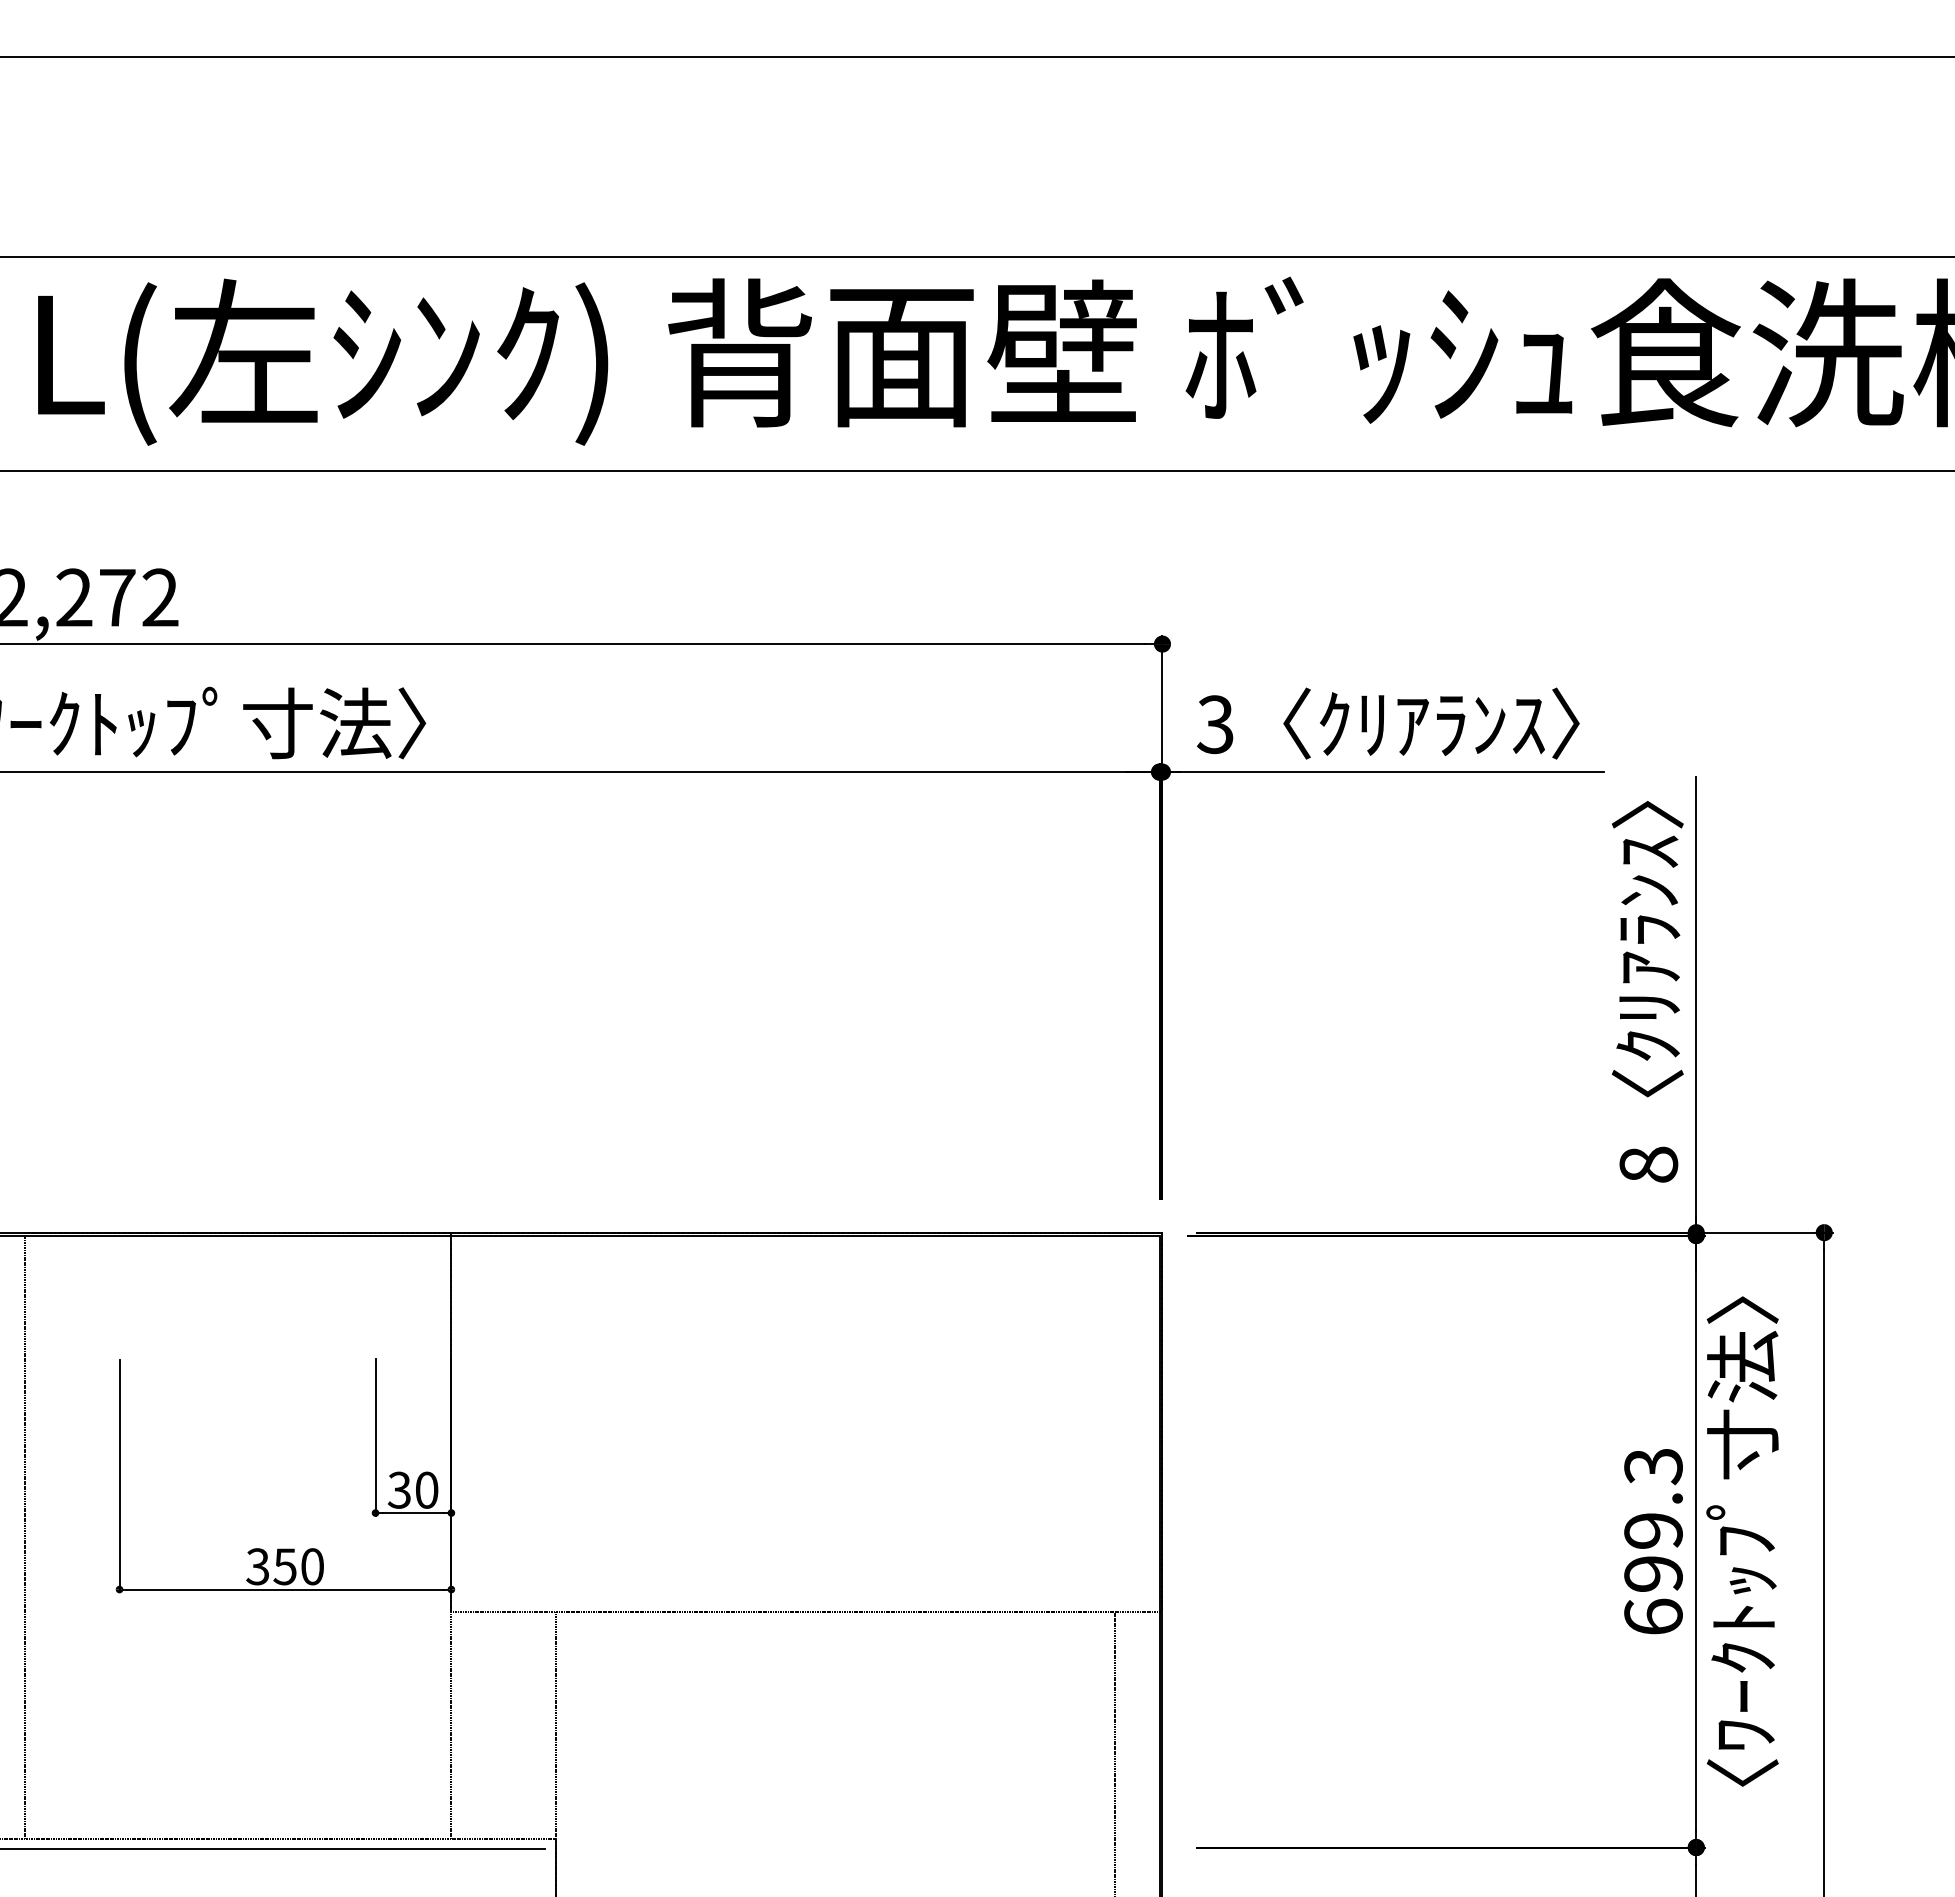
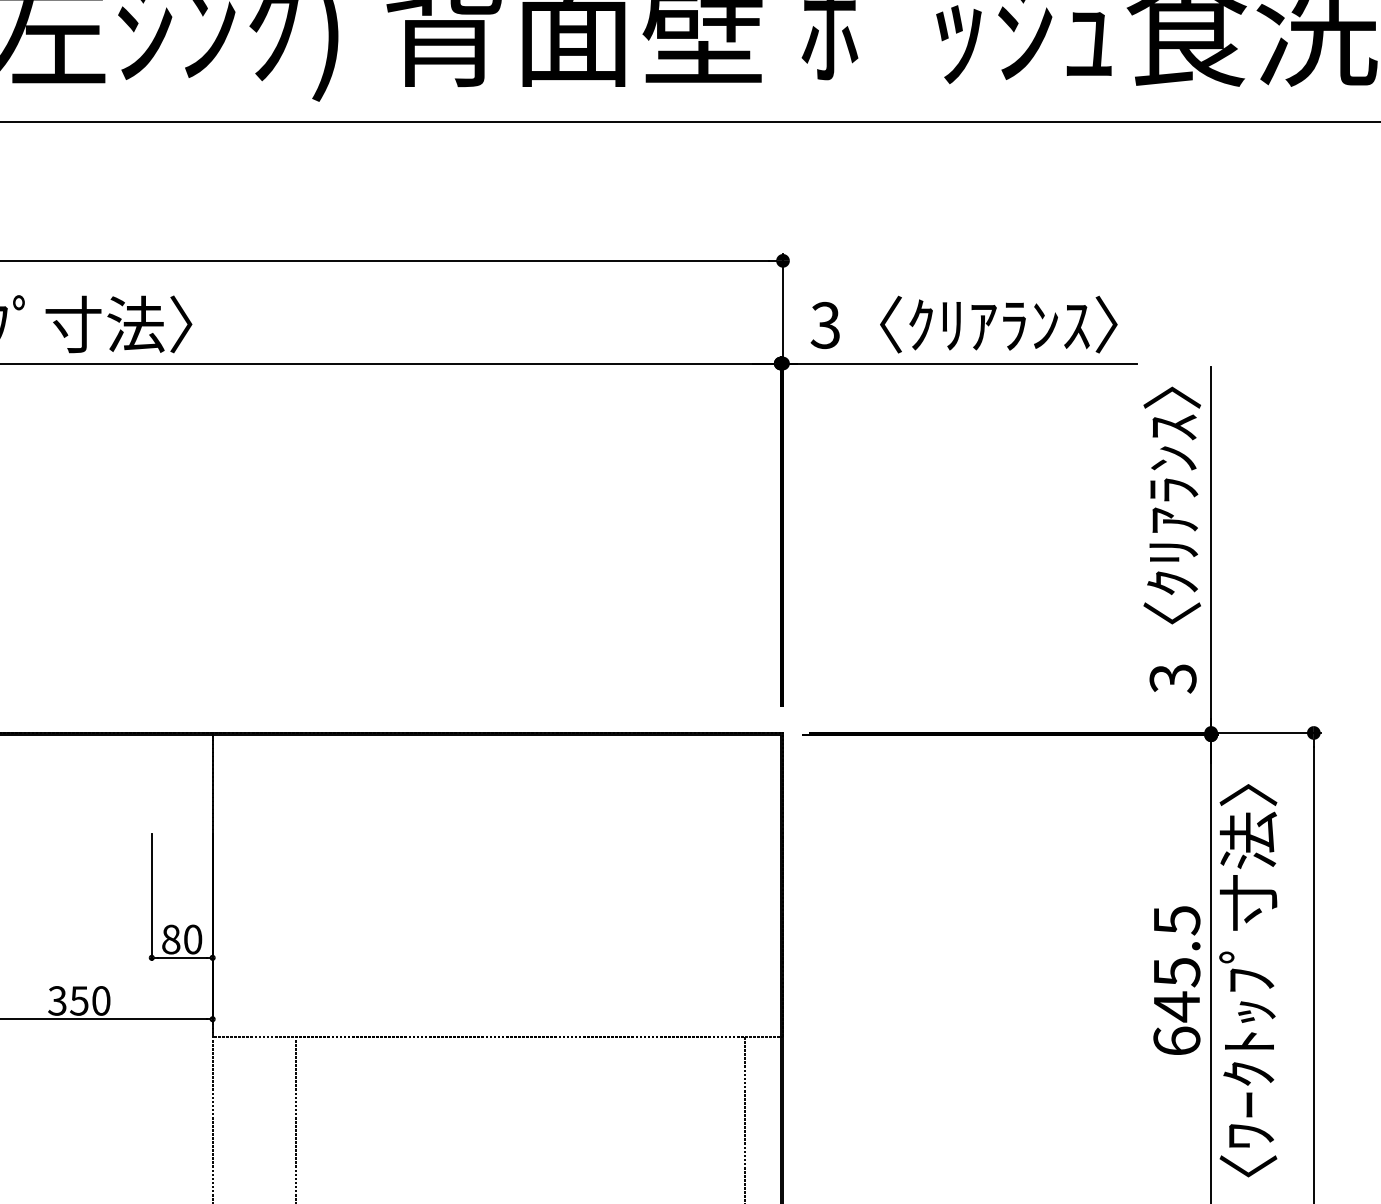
text: (1648, 1164) -> (1172, 678), 8 -> 3
text: (399, 1489) -> (171, 938), 30 -> 80
text: (1653, 1520) -> (1176, 963), 699.3 -> 645.5

